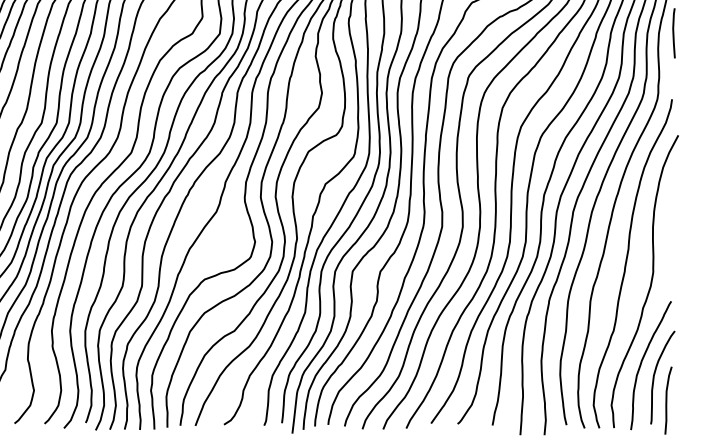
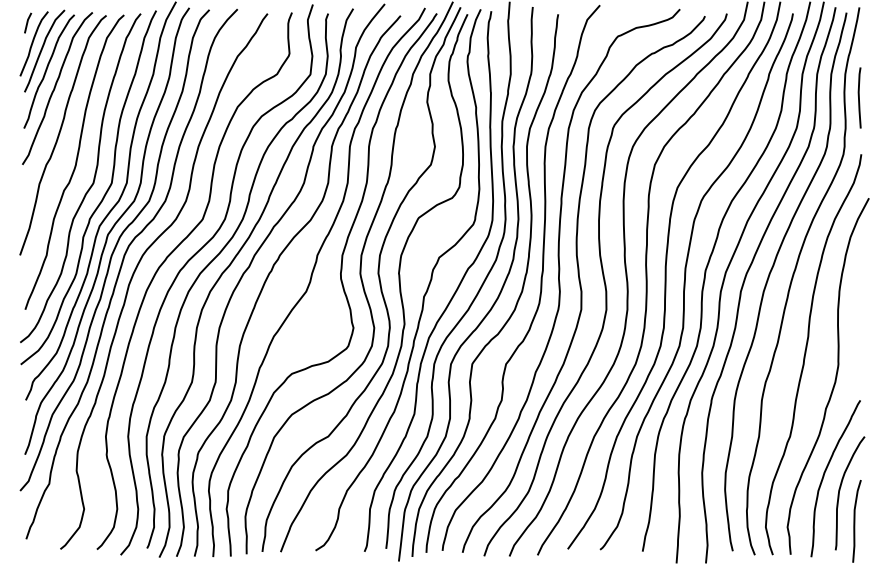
line: (673, 32) -> (859, 97), moved

